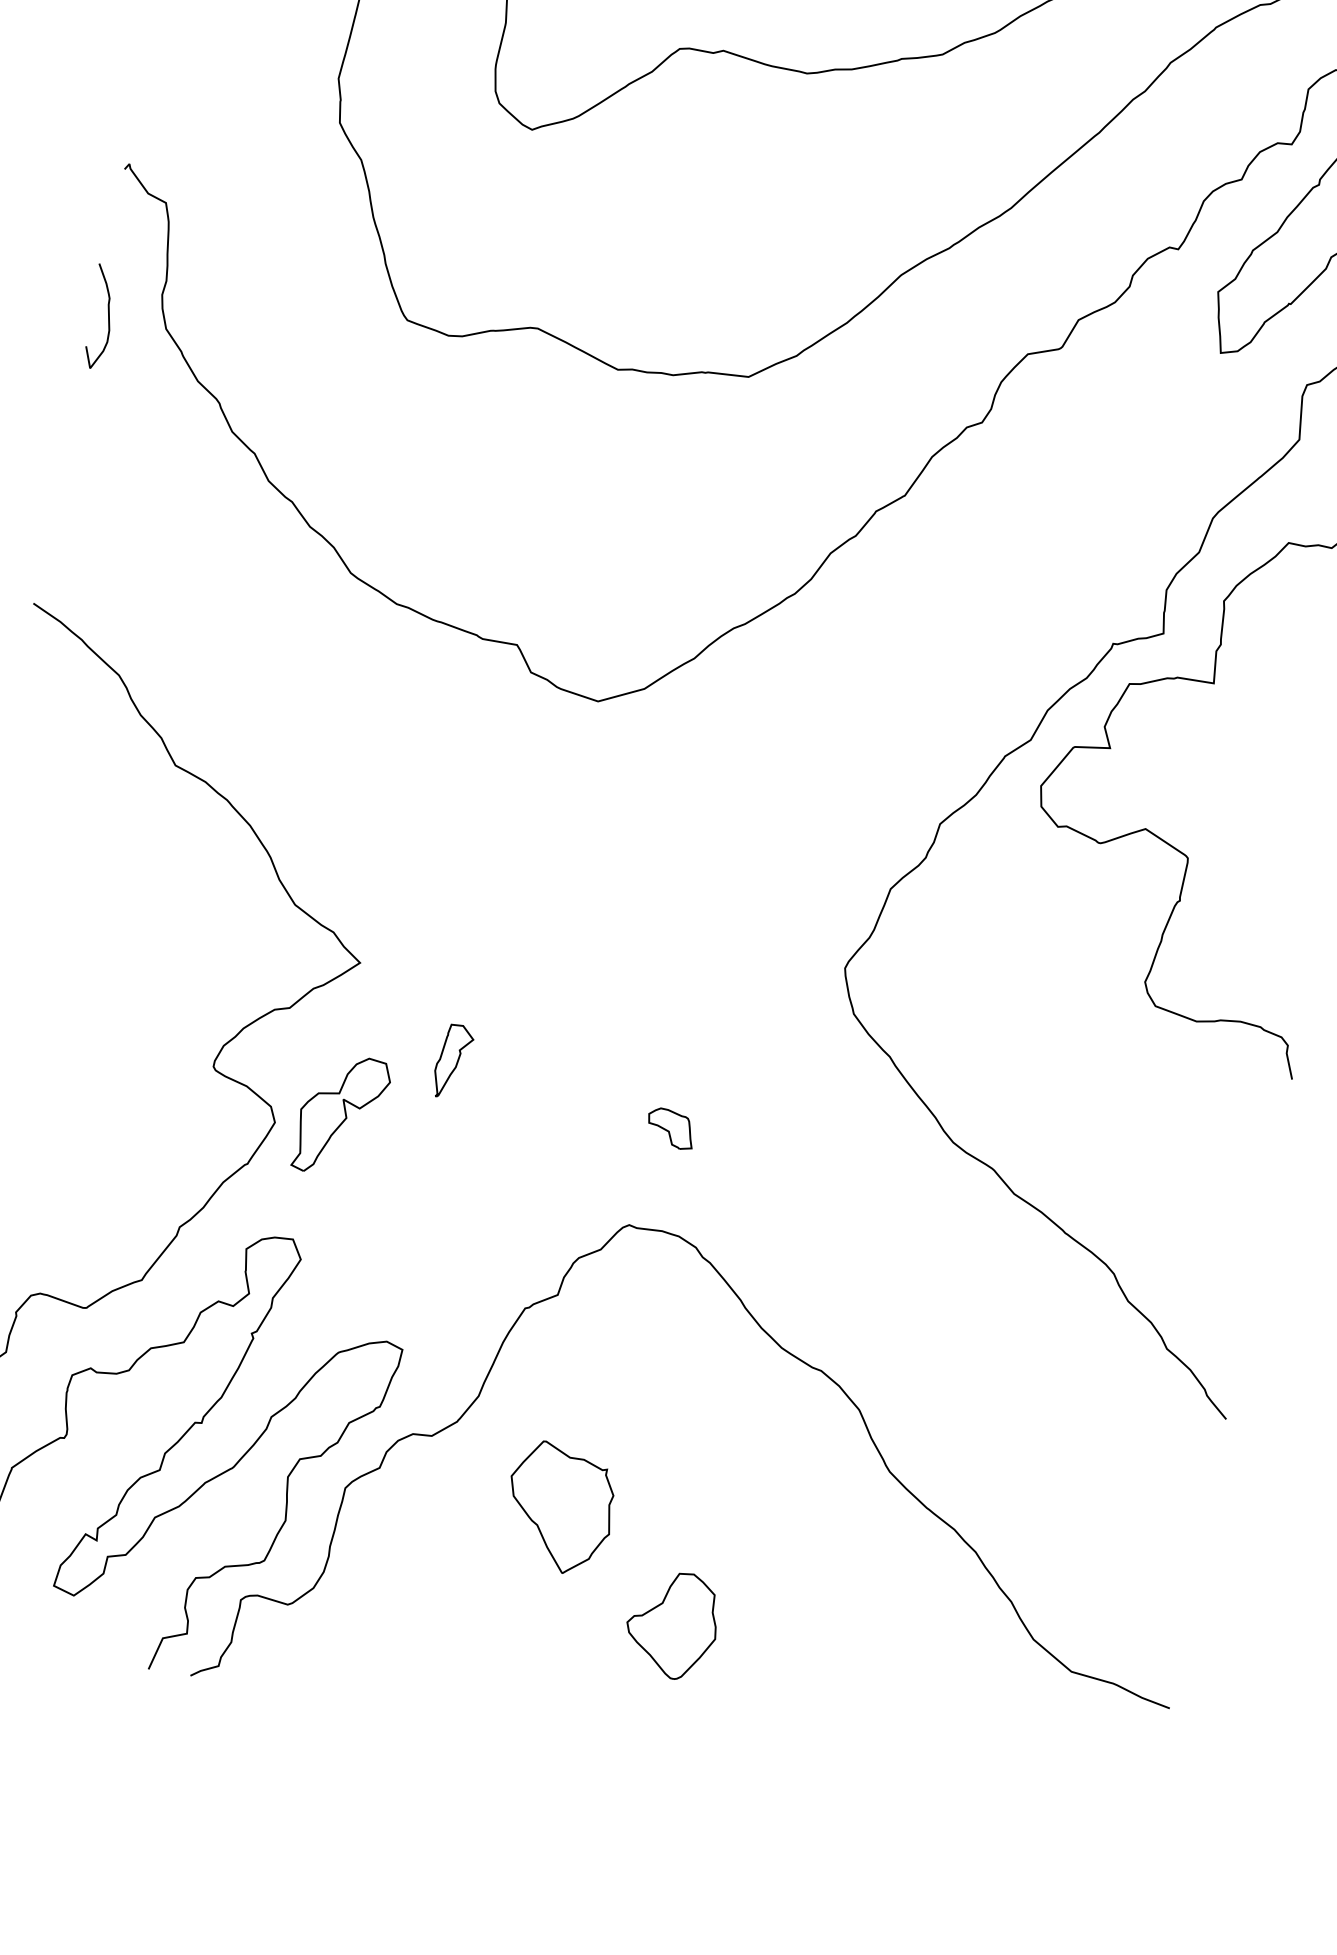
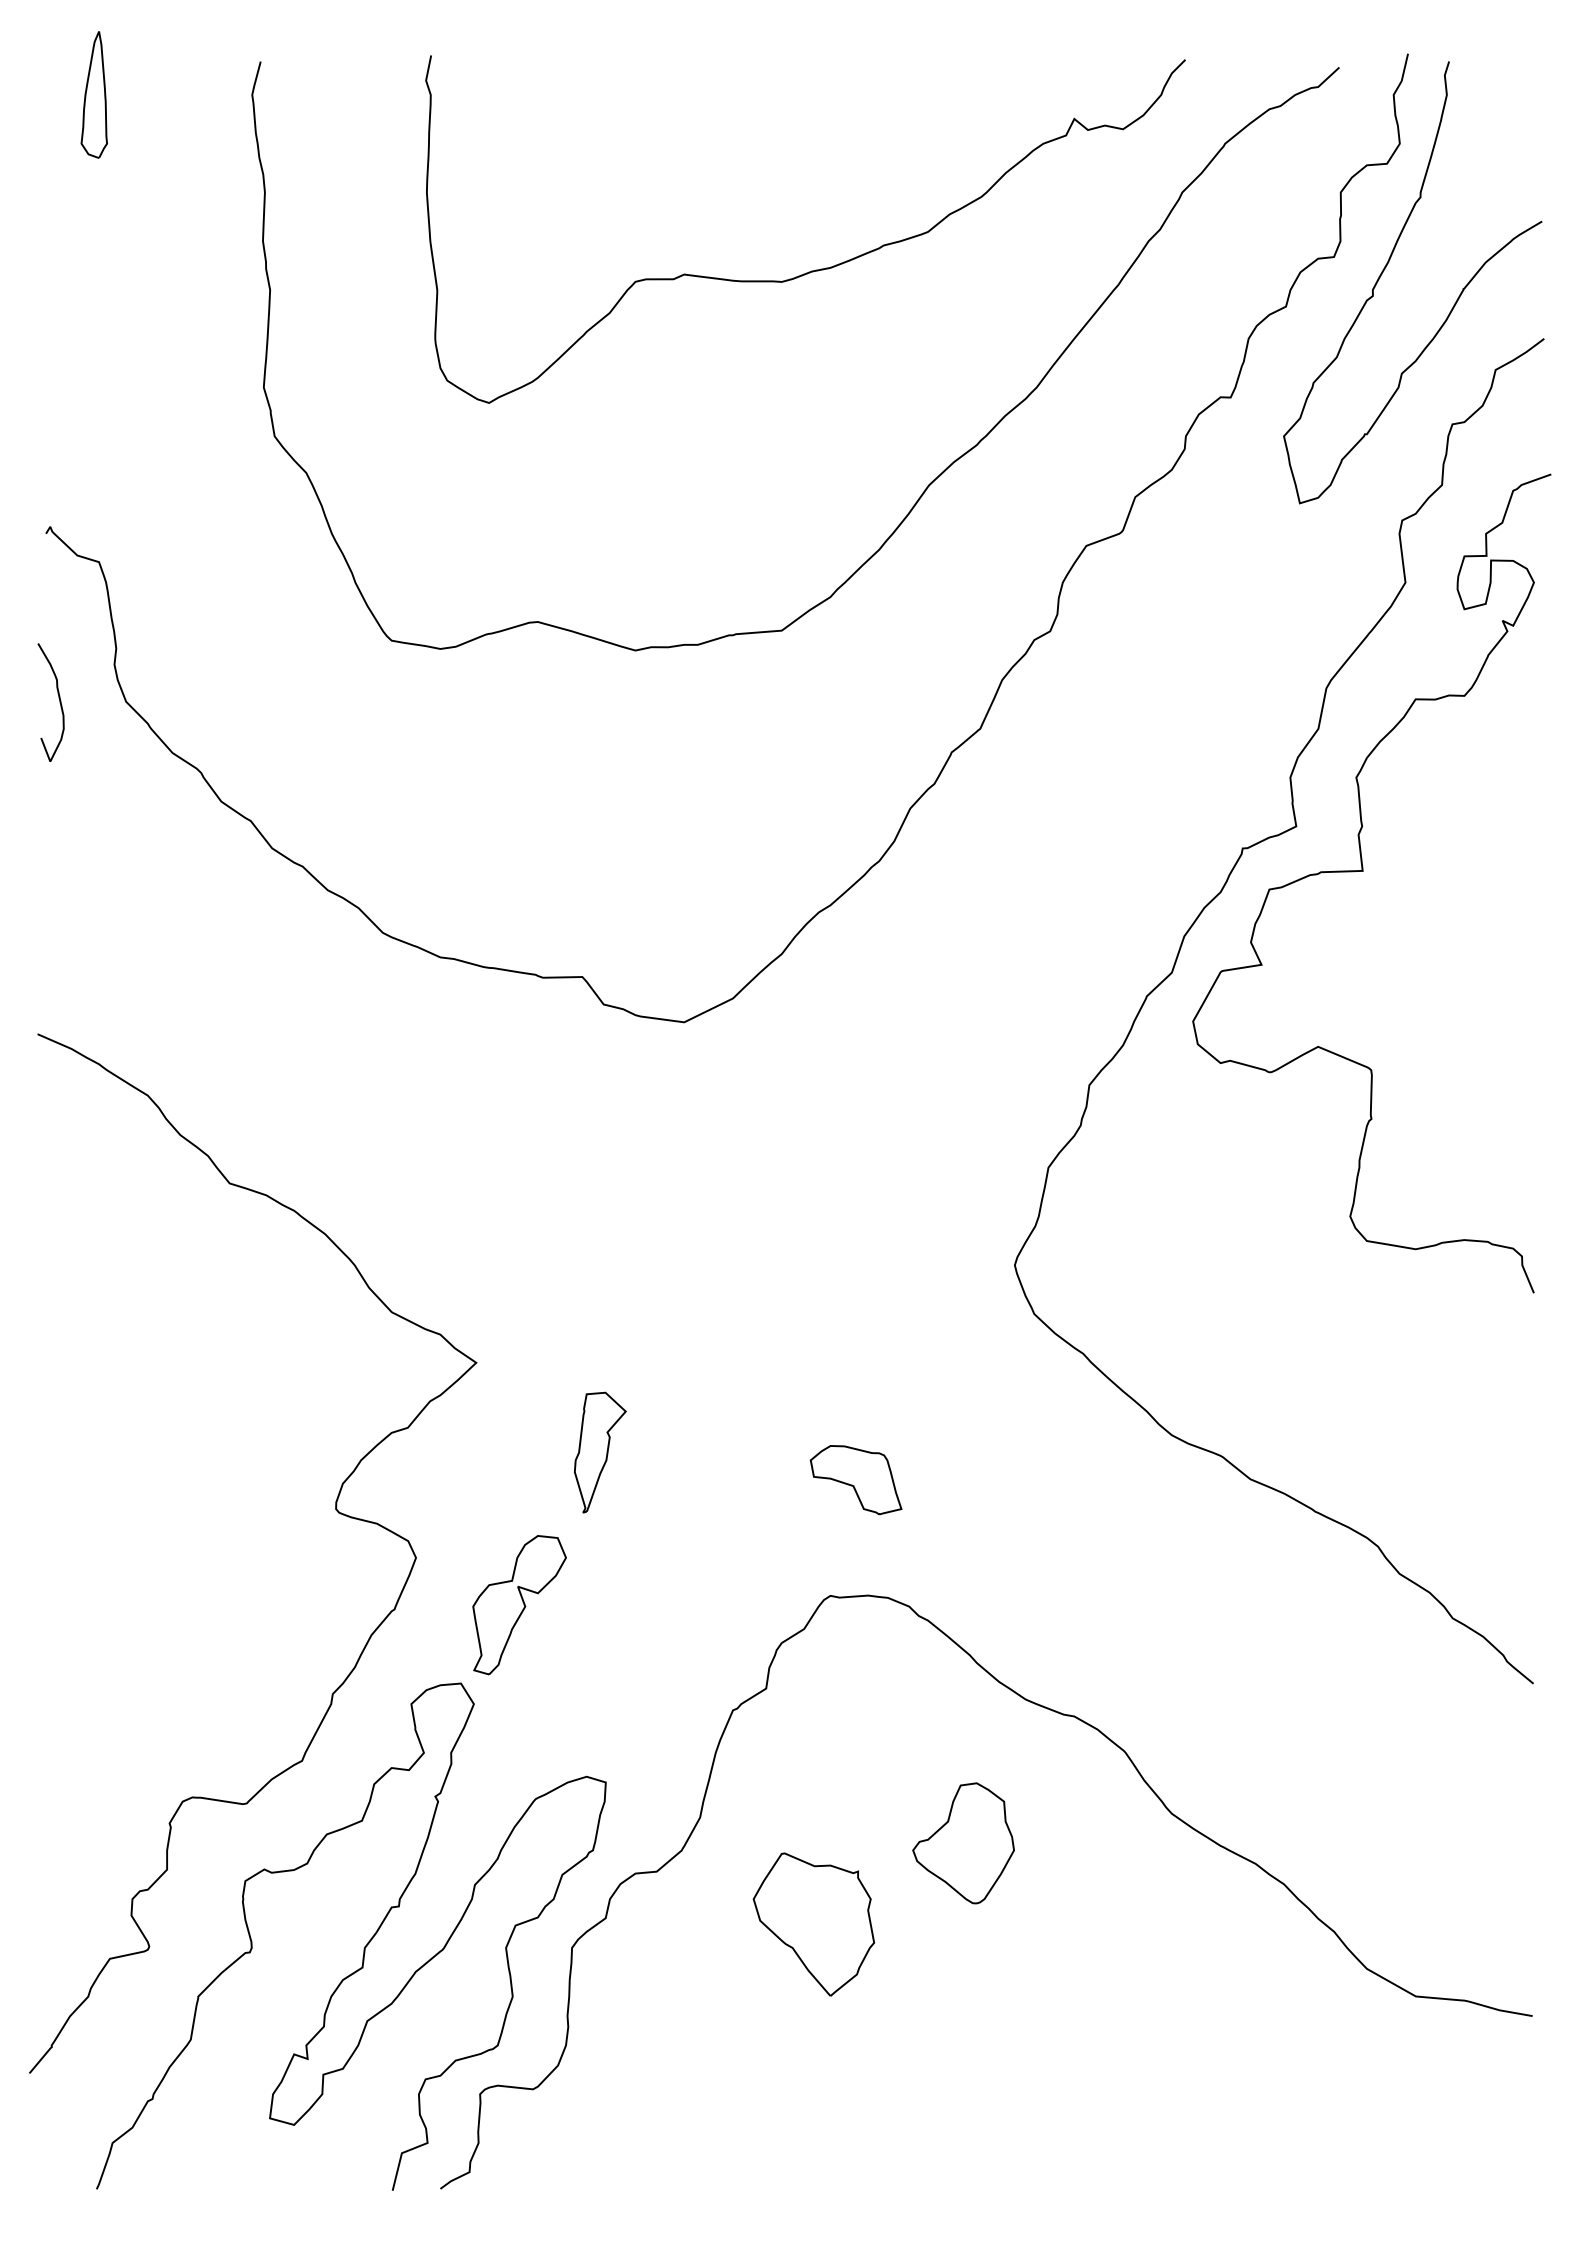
part: (453, 1061) -> (600, 1452), size x1.43
part: (341, 1116) -> (519, 1605), moved
part: (670, 1128) -> (855, 1480), size x1.67
part: (672, 1624) -> (963, 1843), moved

